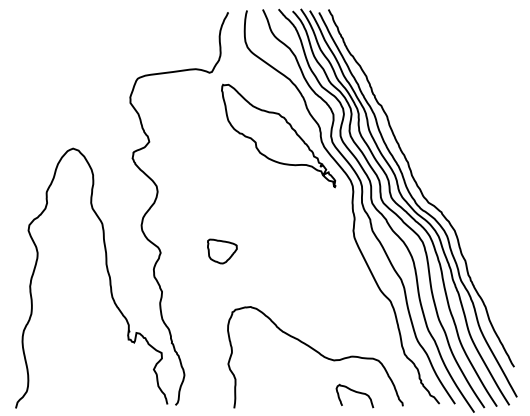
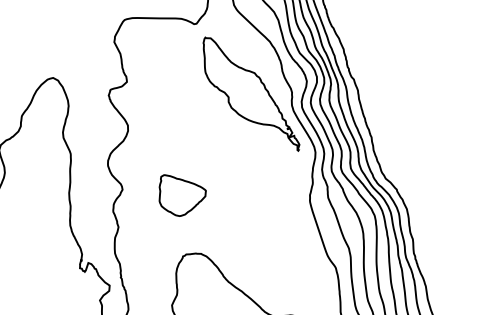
part: (222, 251) -> (181, 196), size x1.67

